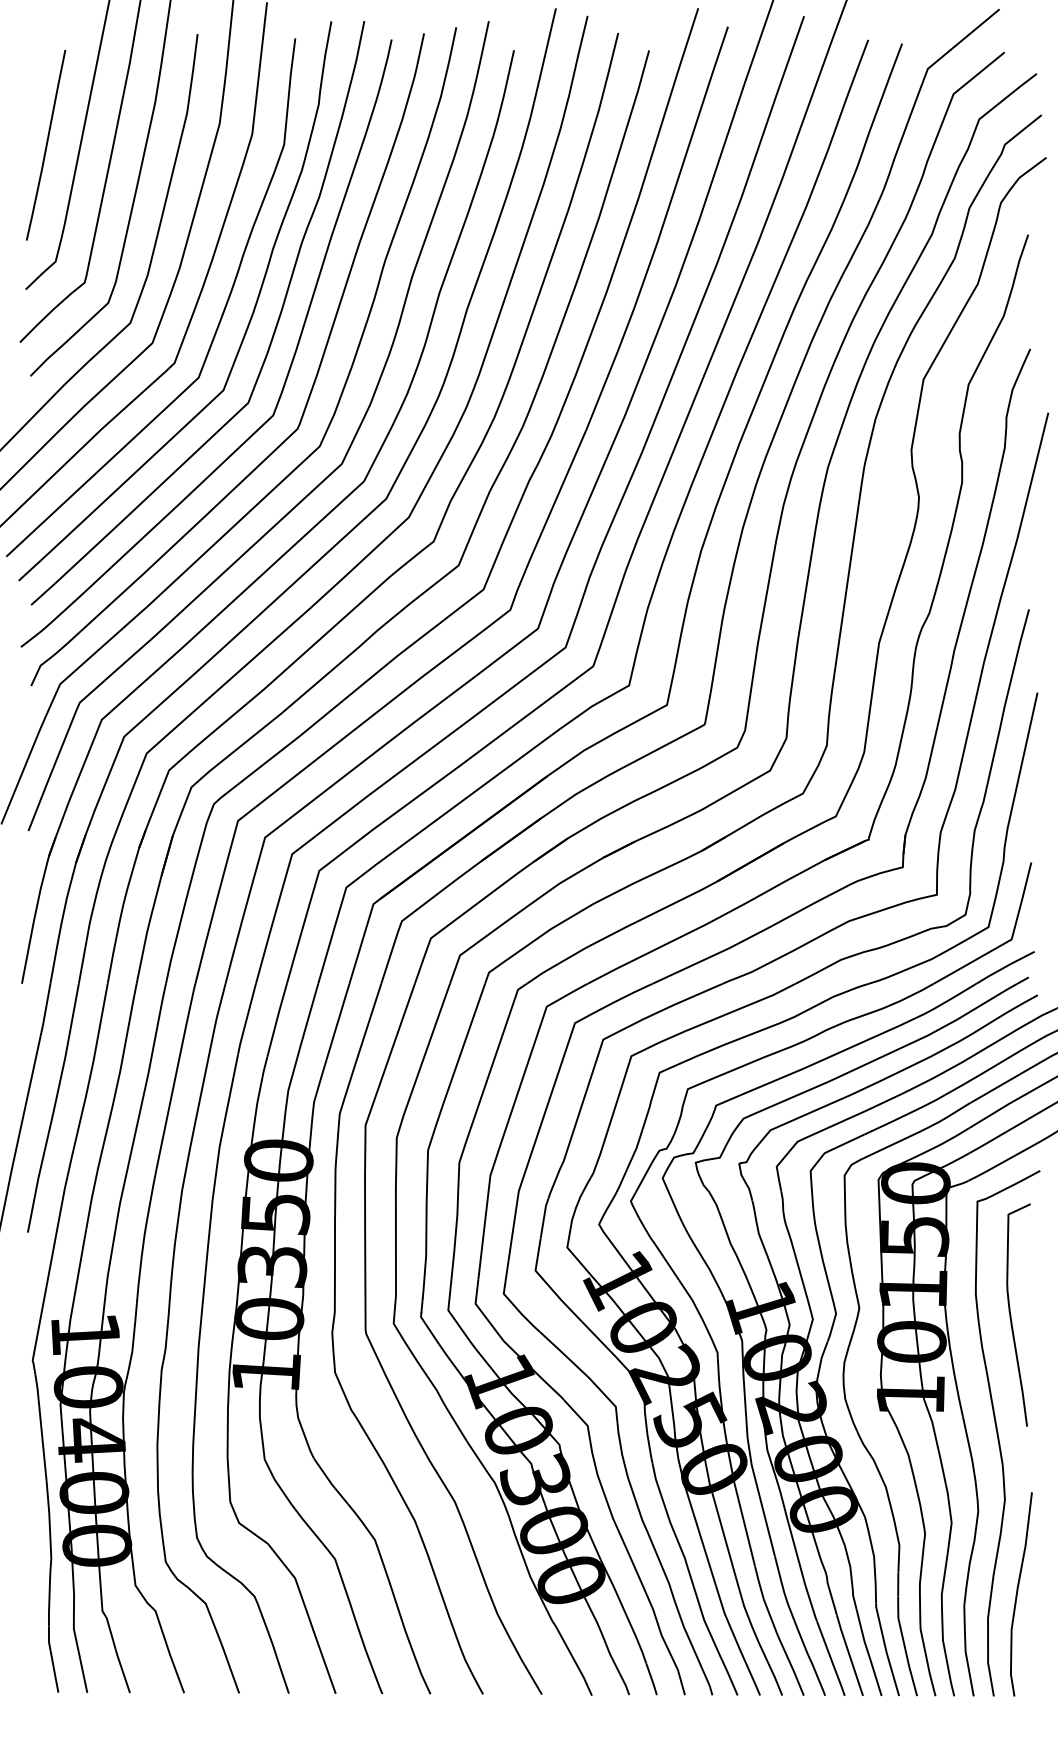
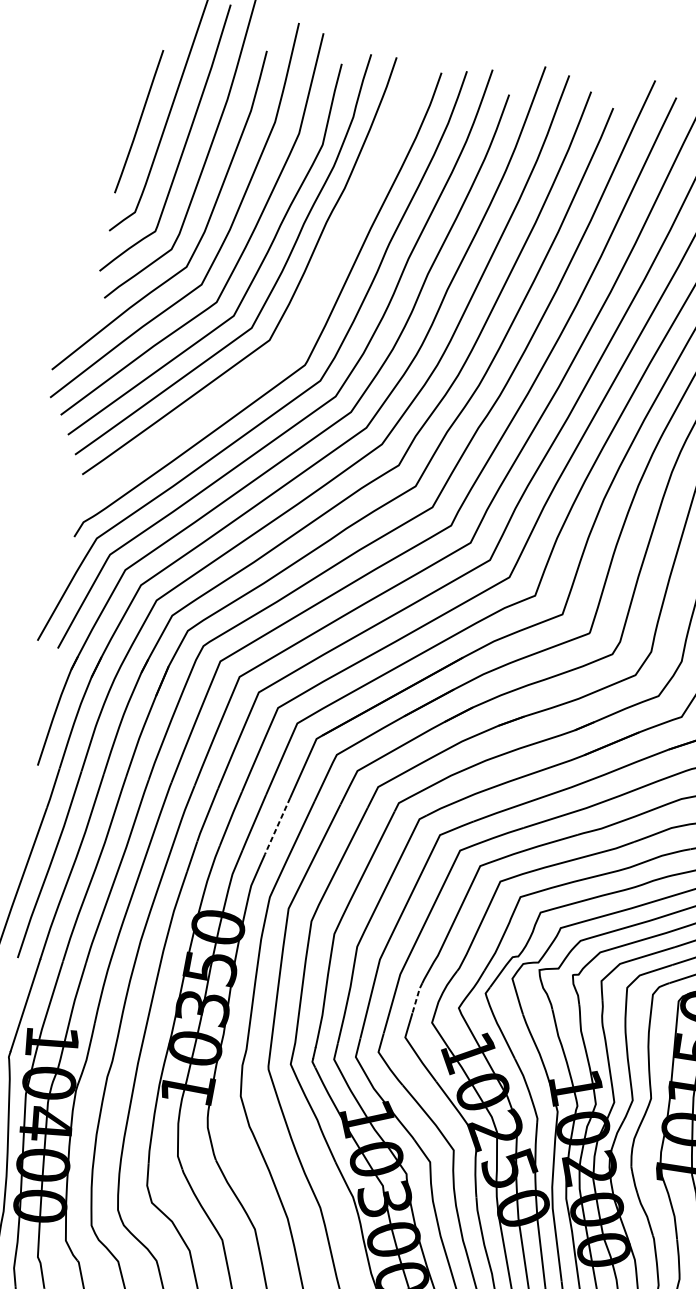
curve: (288, 369) -> (303, 318), removed
line: (337, 1022) -> (277, 826), solid -> dashed
line: (543, 1218) -> (416, 998), solid -> dashed

